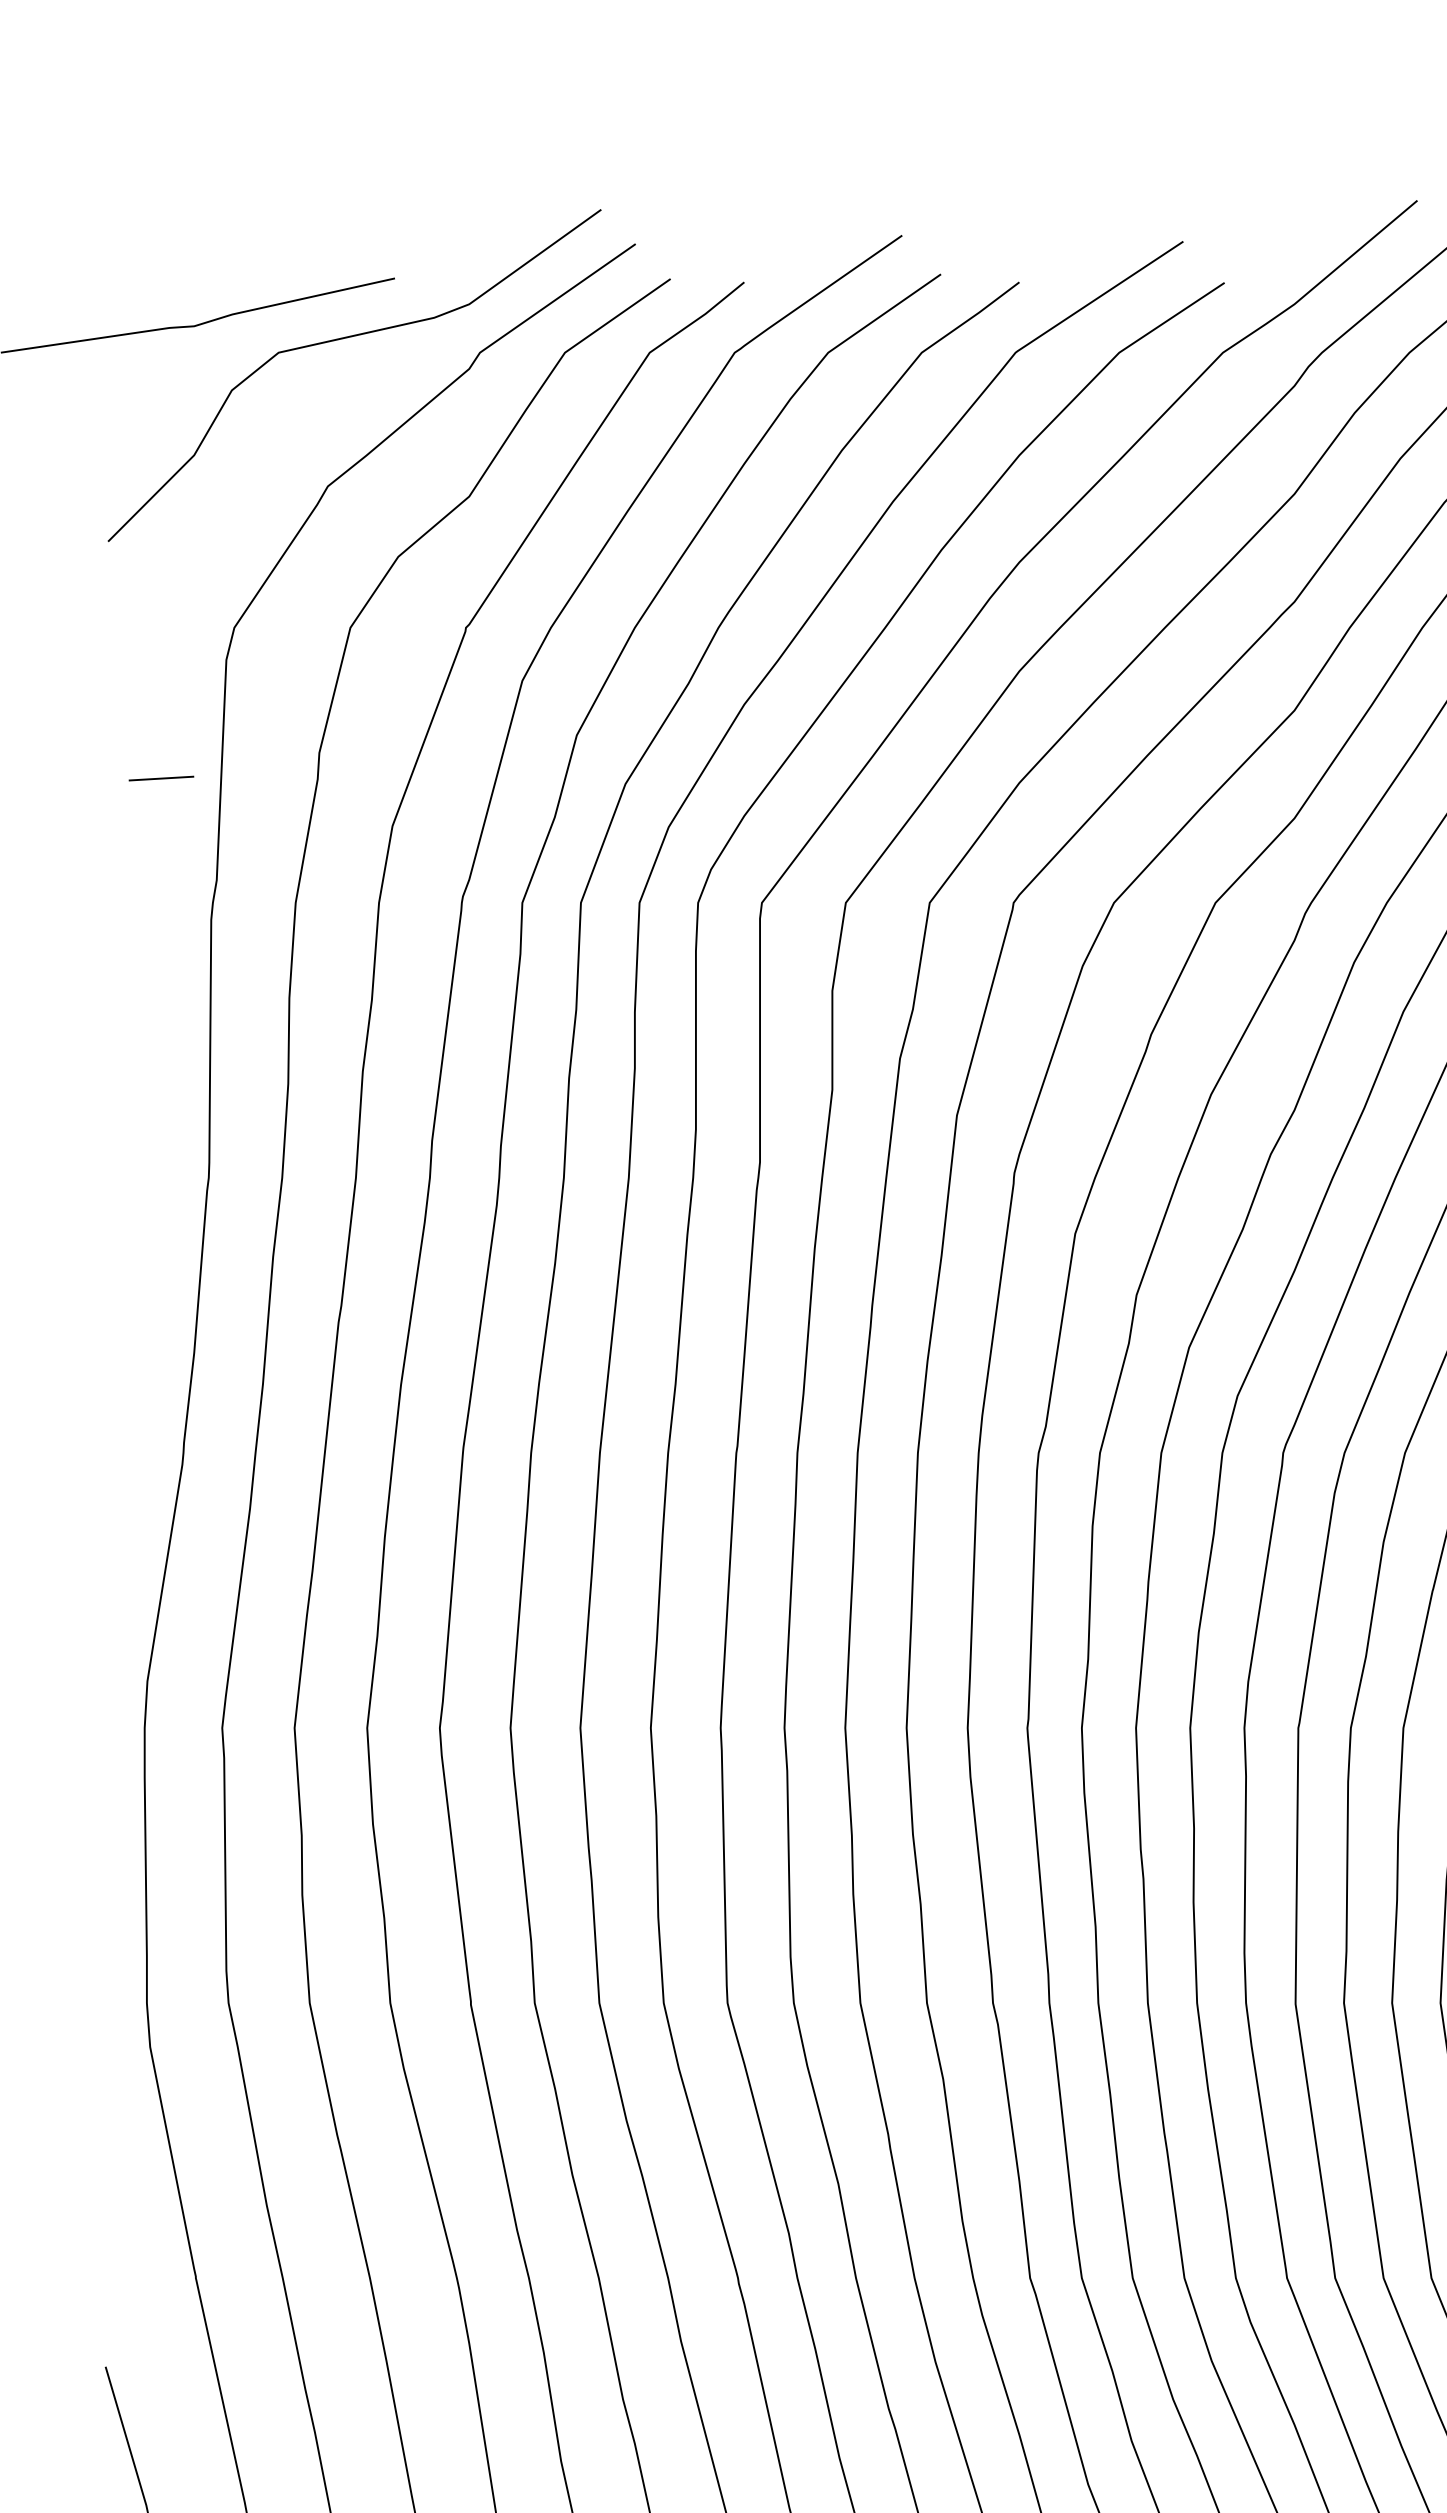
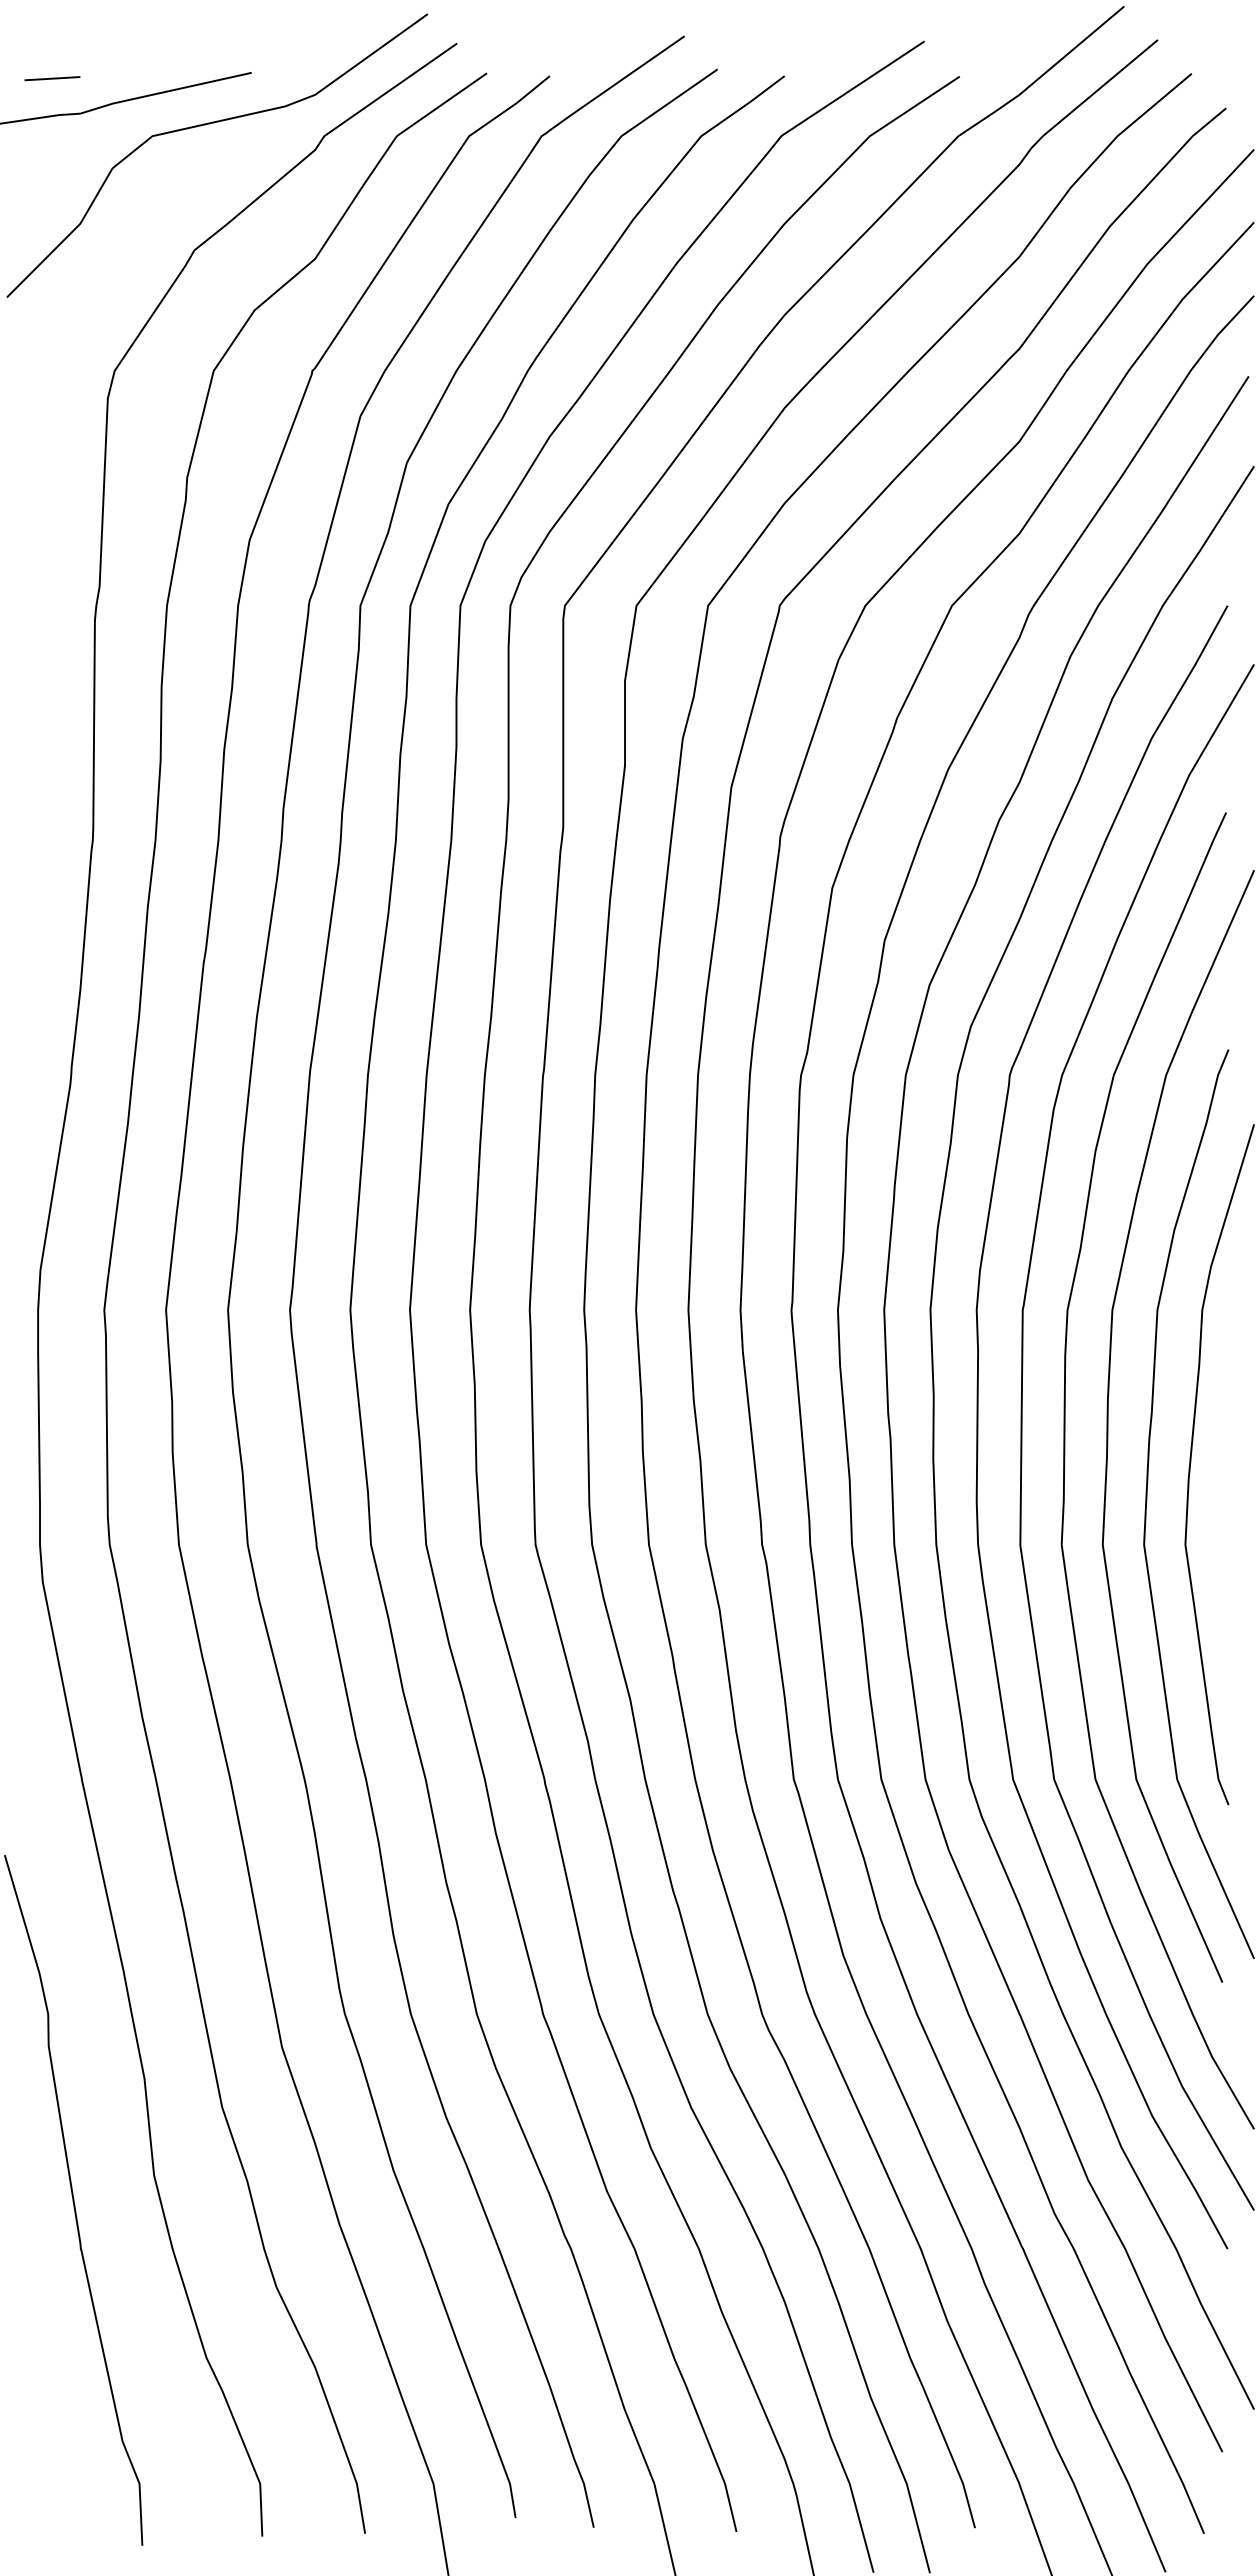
line: (161, 778) -> (52, 78), moved

